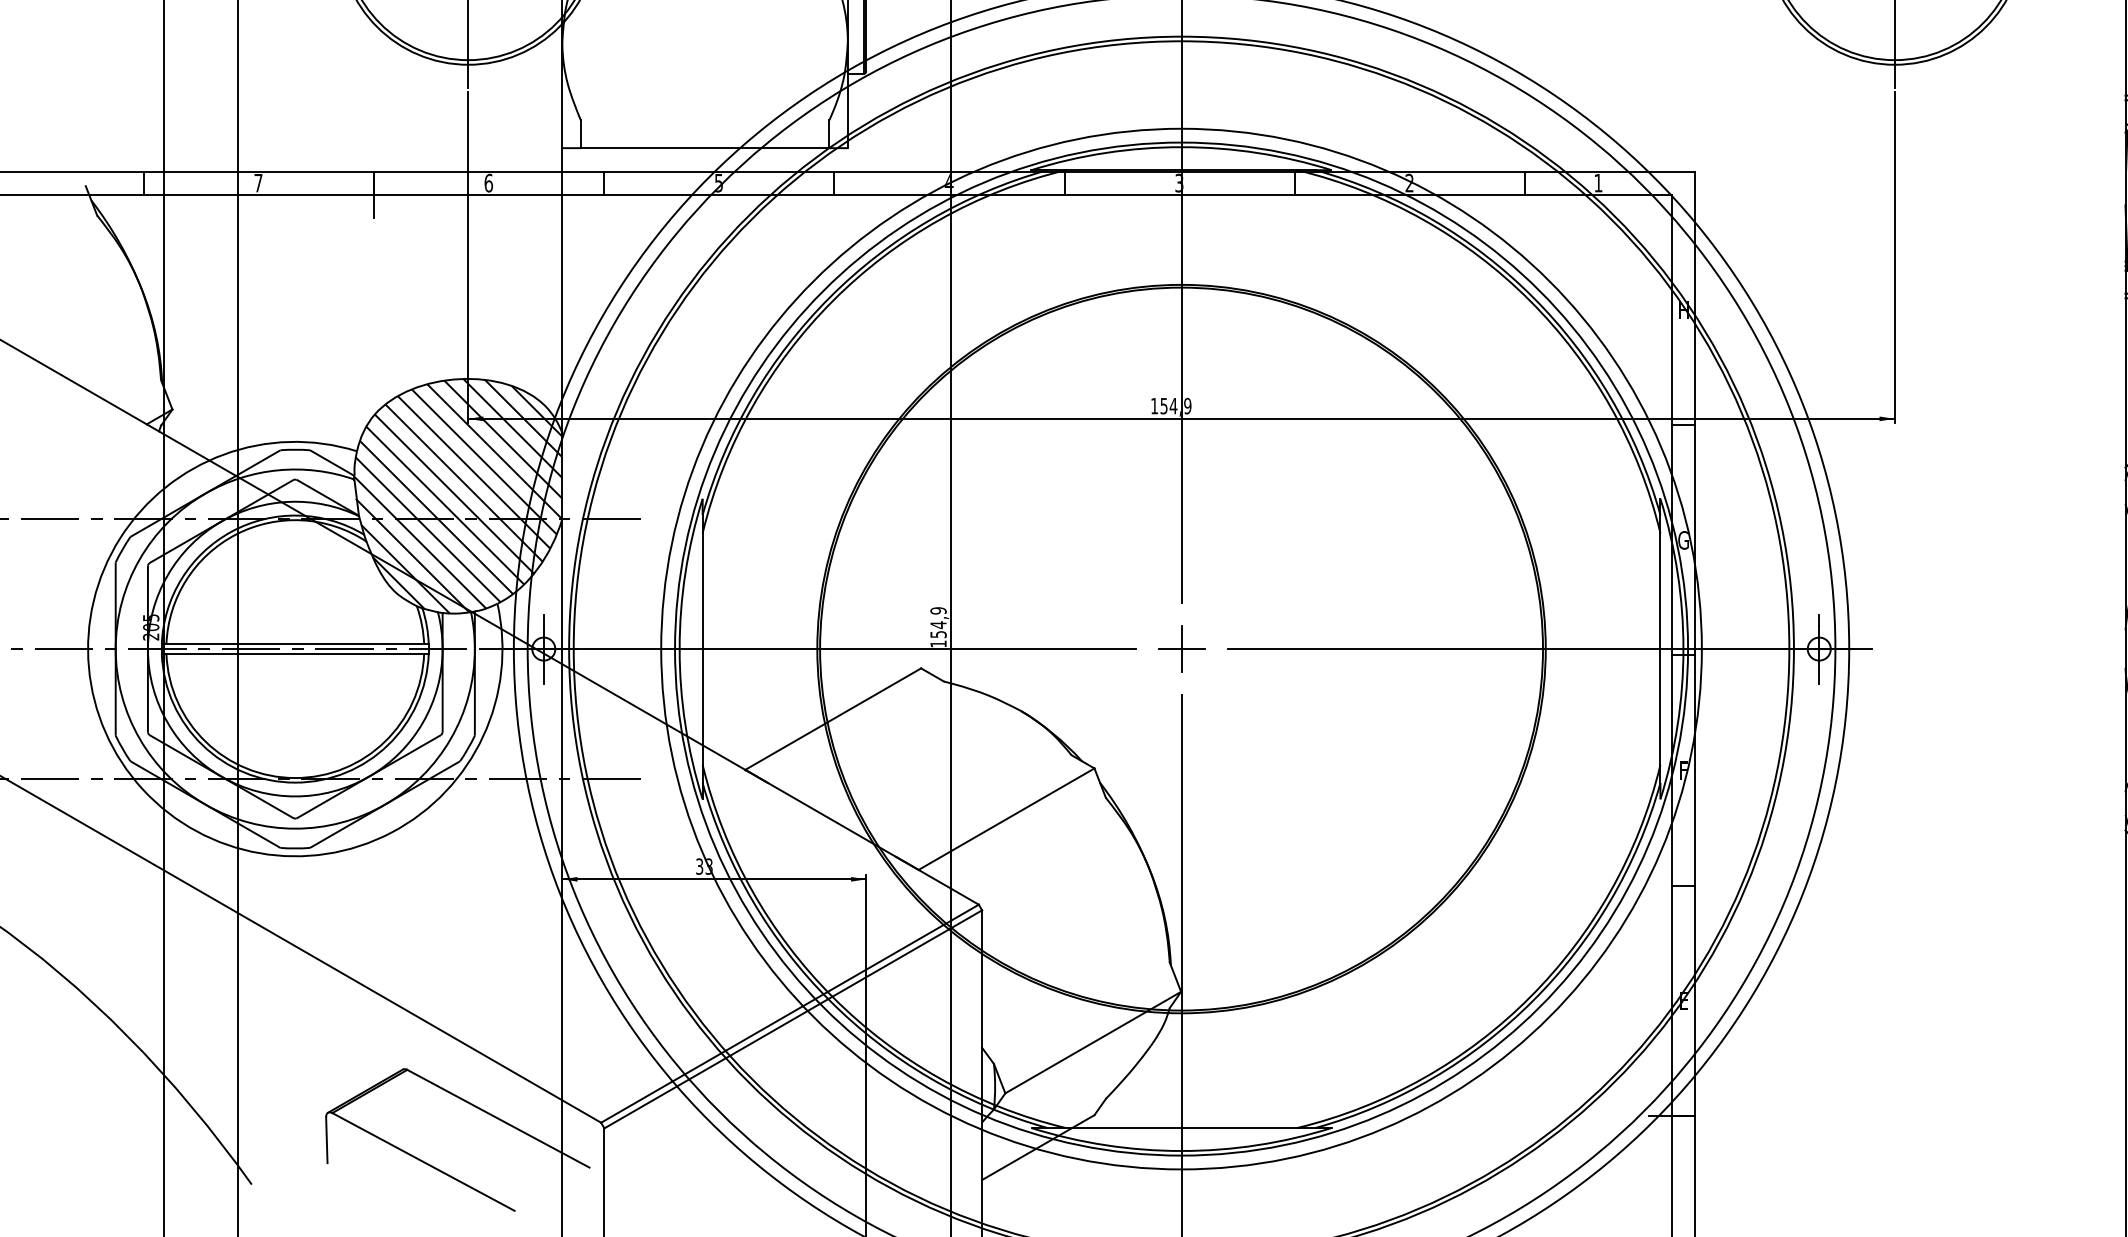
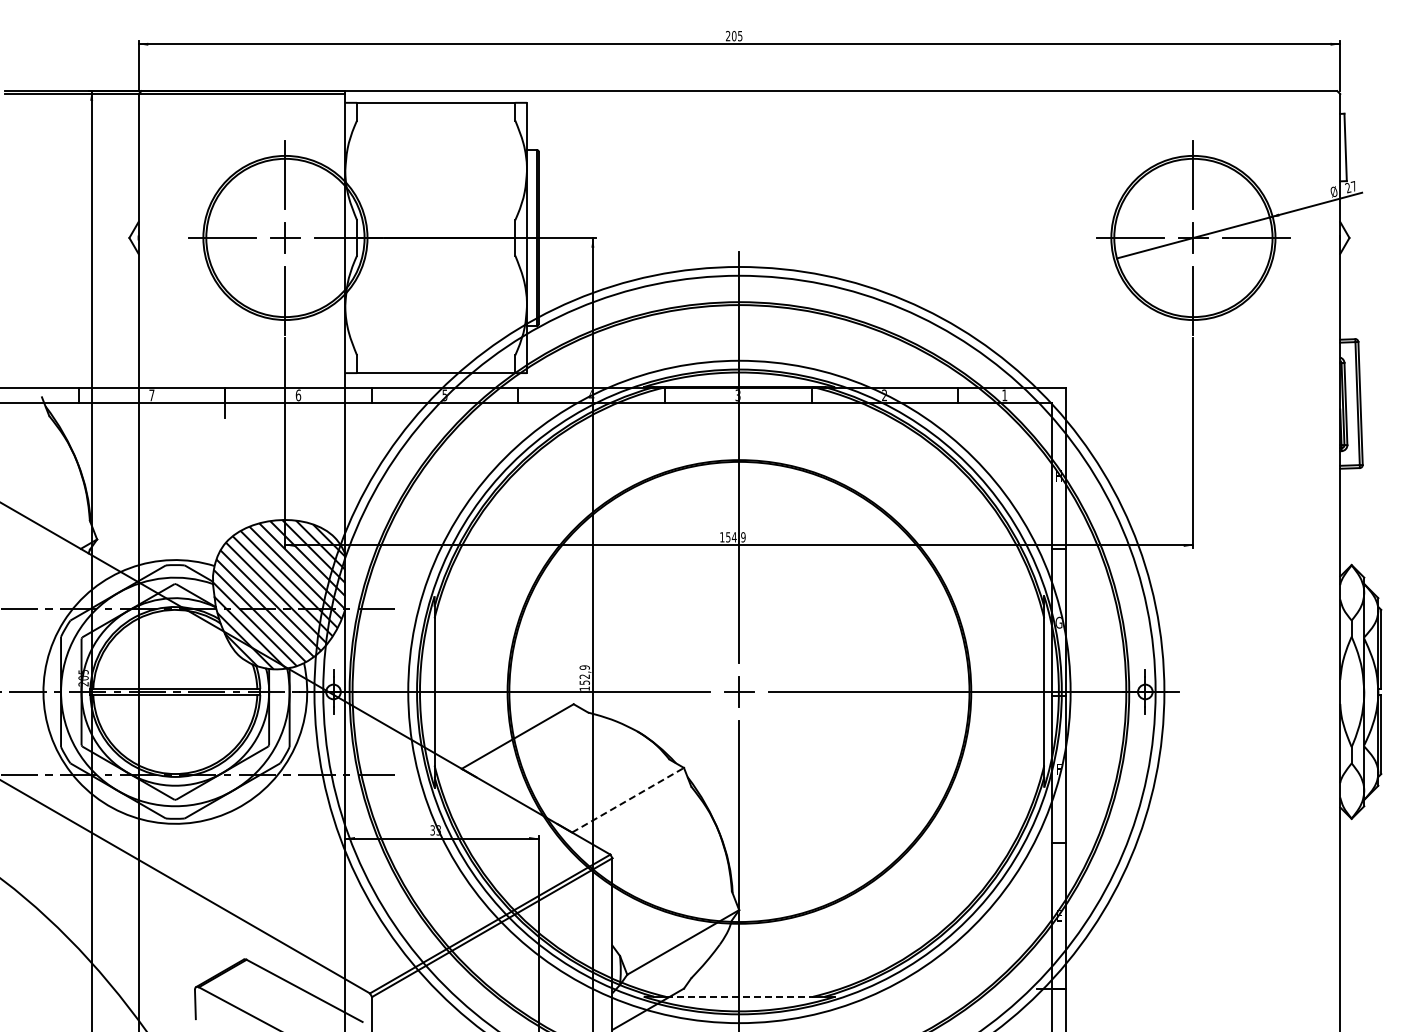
text: (938, 624) -> (584, 676), 154,9 -> 152,9
line: (1007, 819) -> (628, 800), solid -> dashed
line: (1181, 1127) -> (739, 996), solid -> dashed

